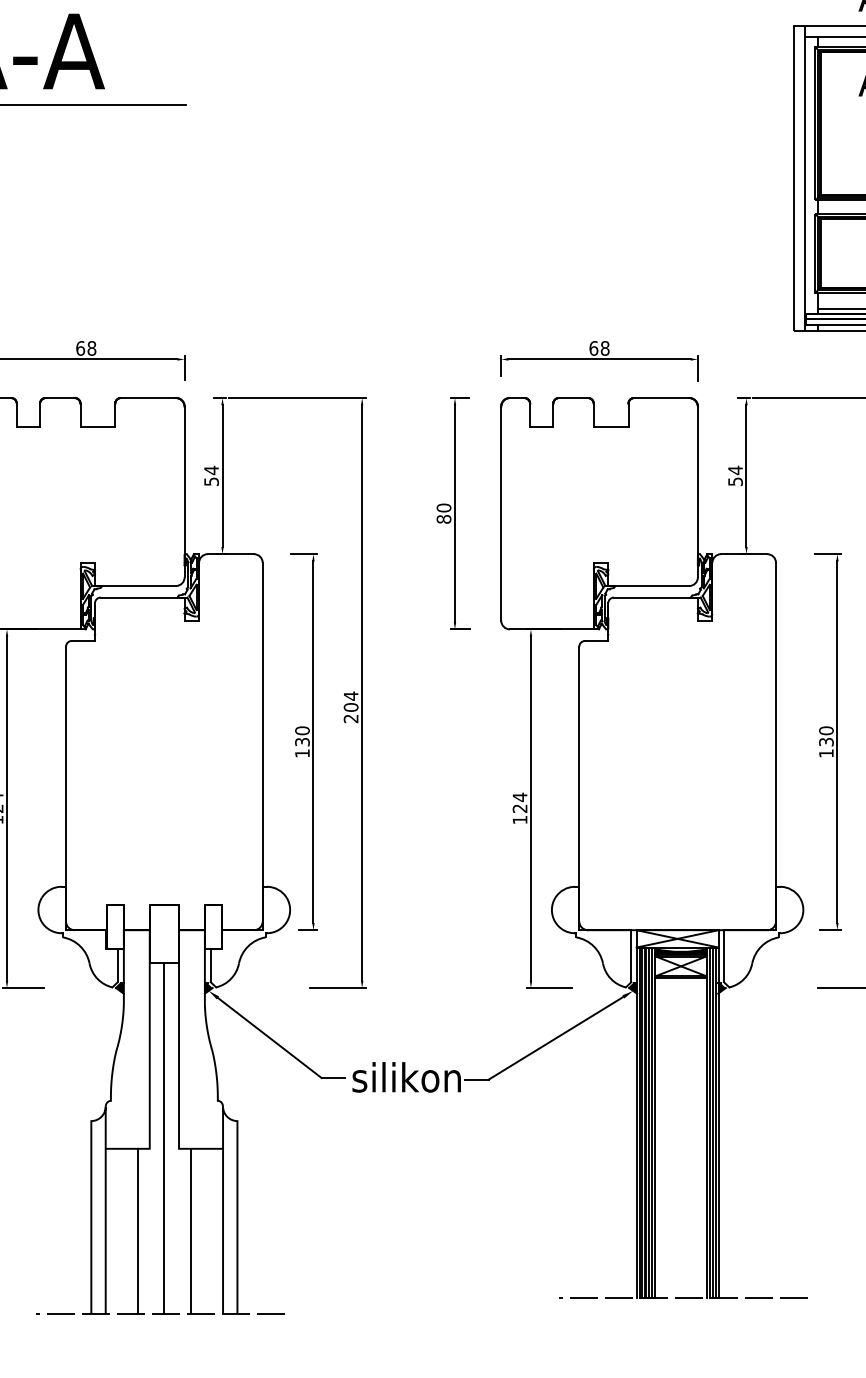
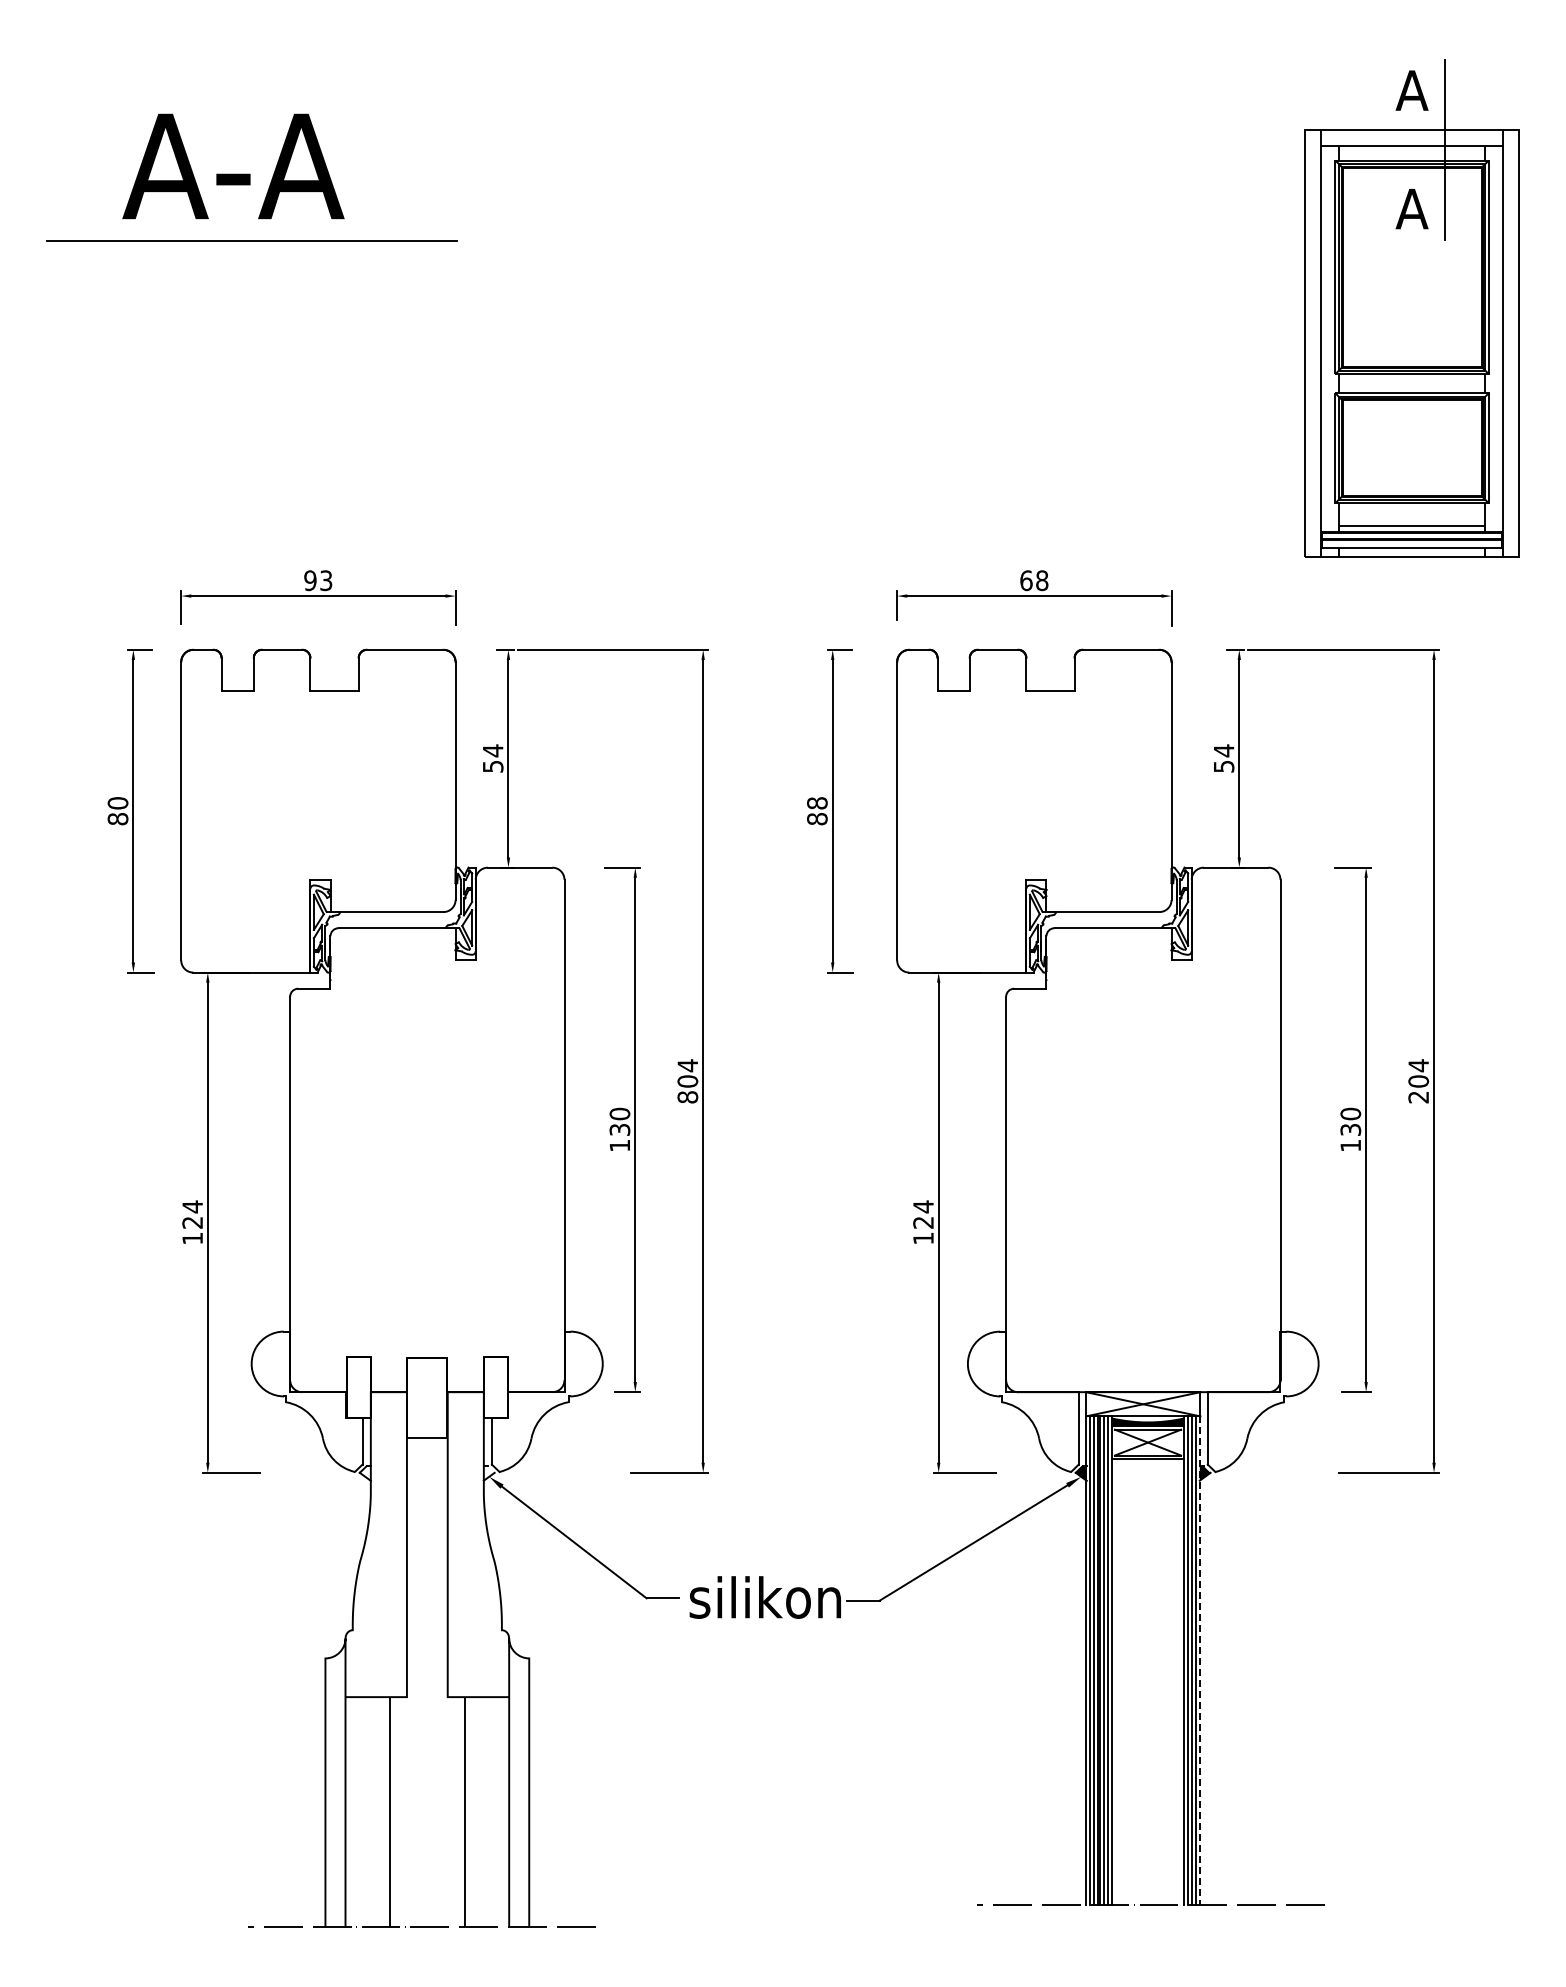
text: (86, 348) -> (318, 580), 68 -> 93
text: (444, 508) -> (817, 803), 80 -> 88
text: (350, 718) -> (687, 1097), 204 -> 804
fill: (119, 988) -> (364, 1473), removed
fill: (208, 988) -> (488, 1473), removed
line: (718, 1123) -> (1200, 1661), solid -> dashed
line: (164, 1138) -> (427, 1682), removed

